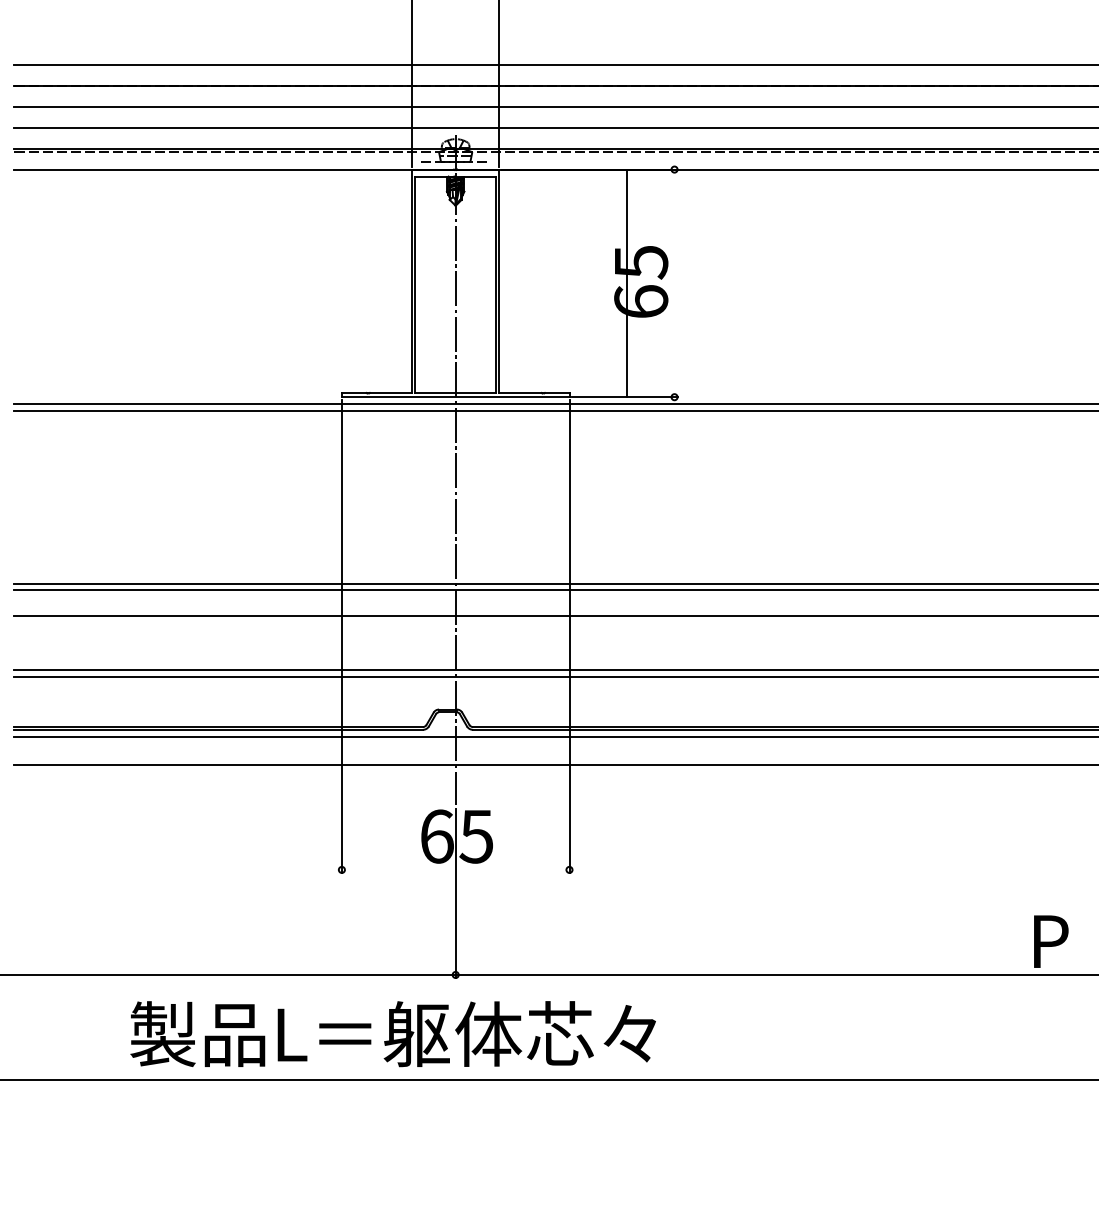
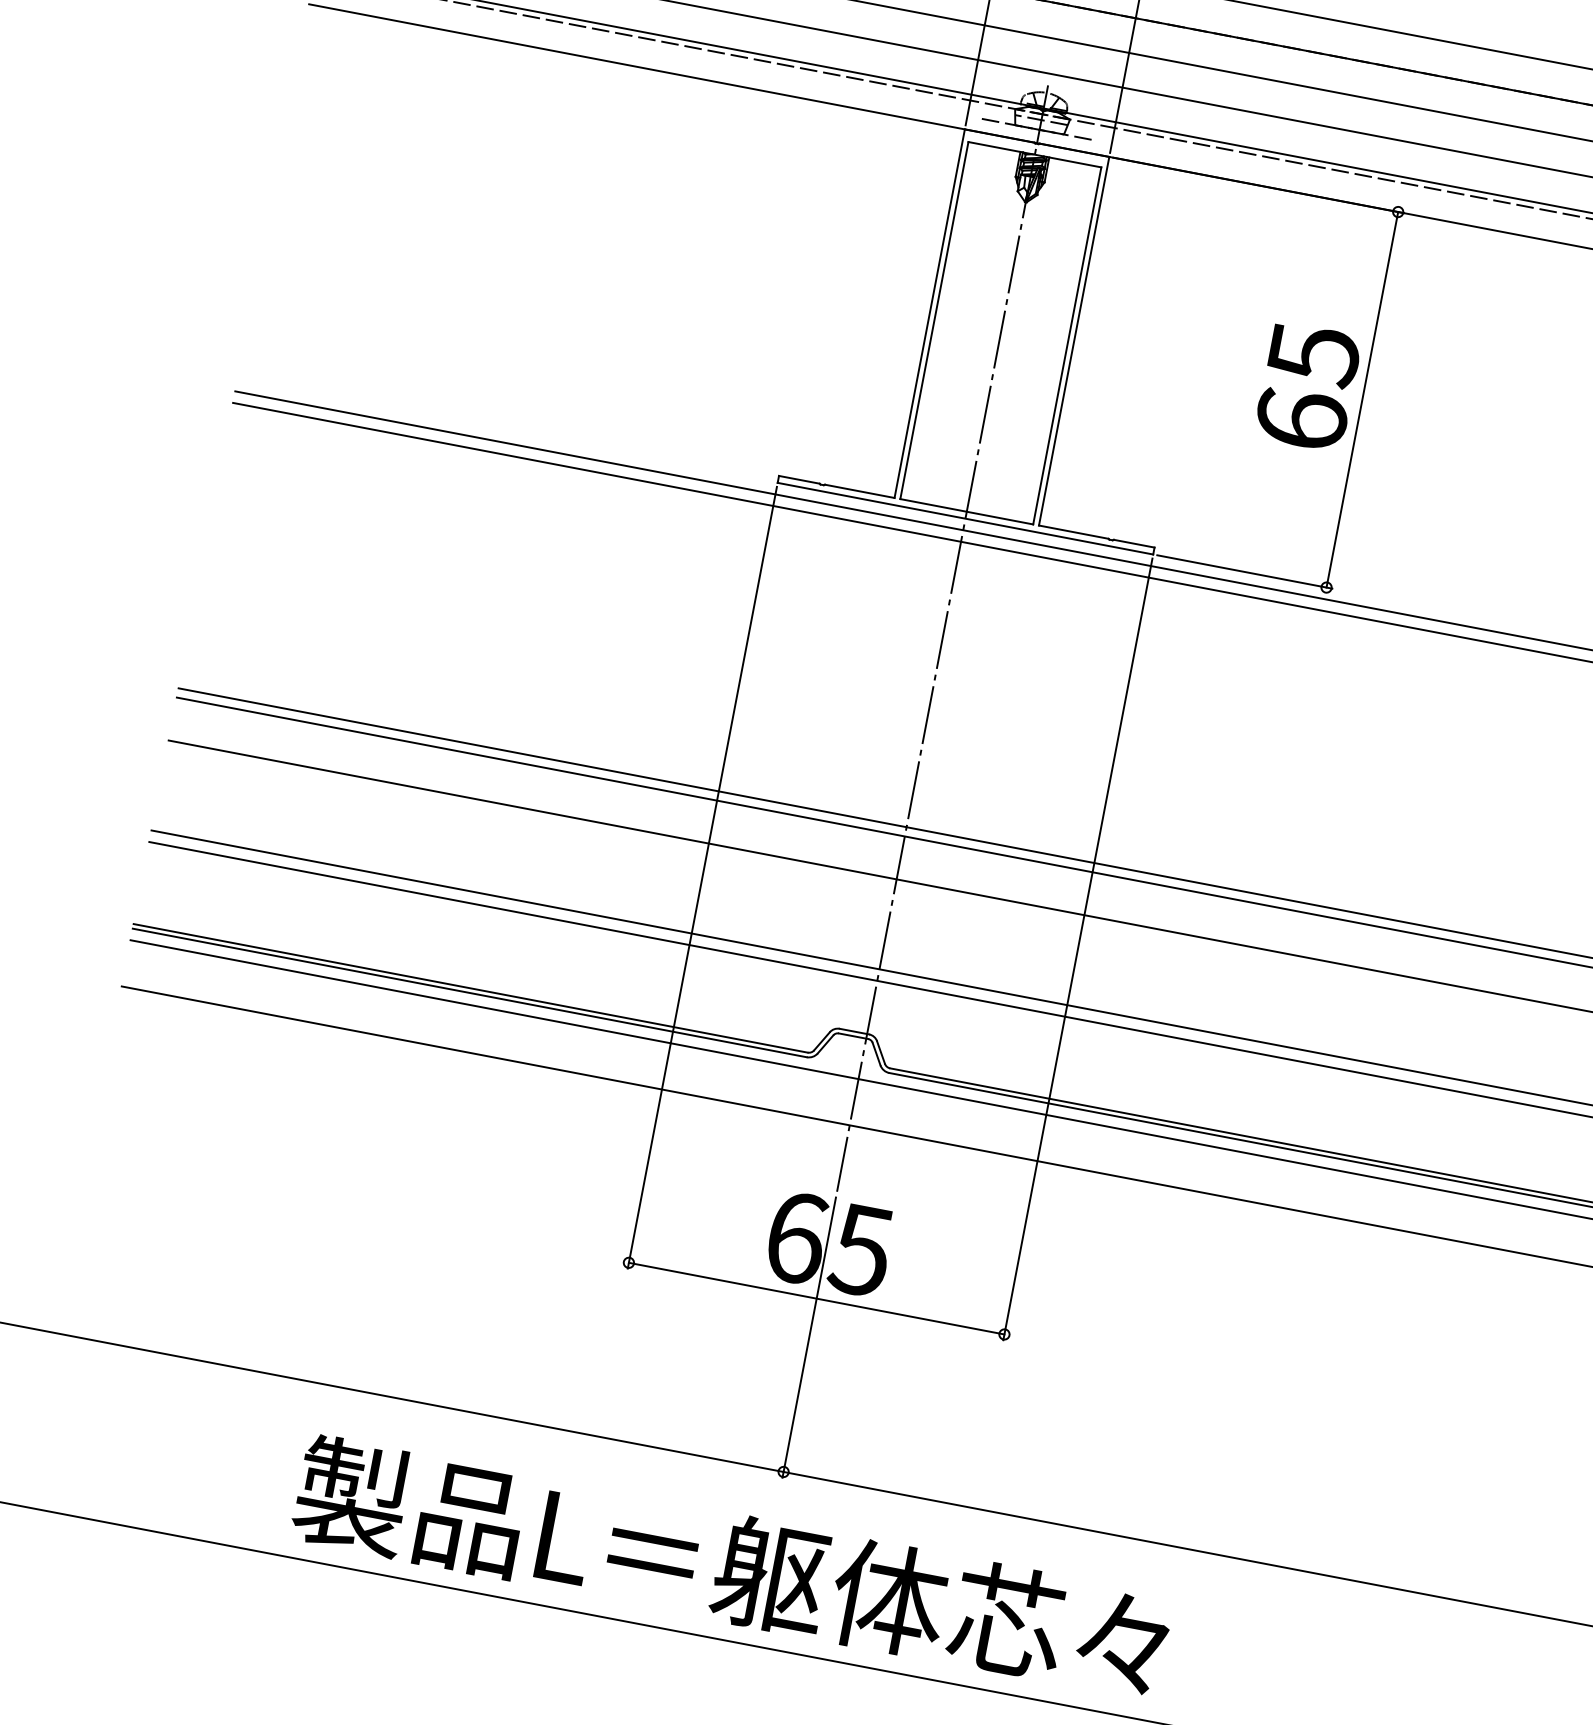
line: (626, 283) -> (1362, 399), moved
line: (455, 869) -> (816, 1297), added
text: (392, 1034) -> (730, 1568), moved

